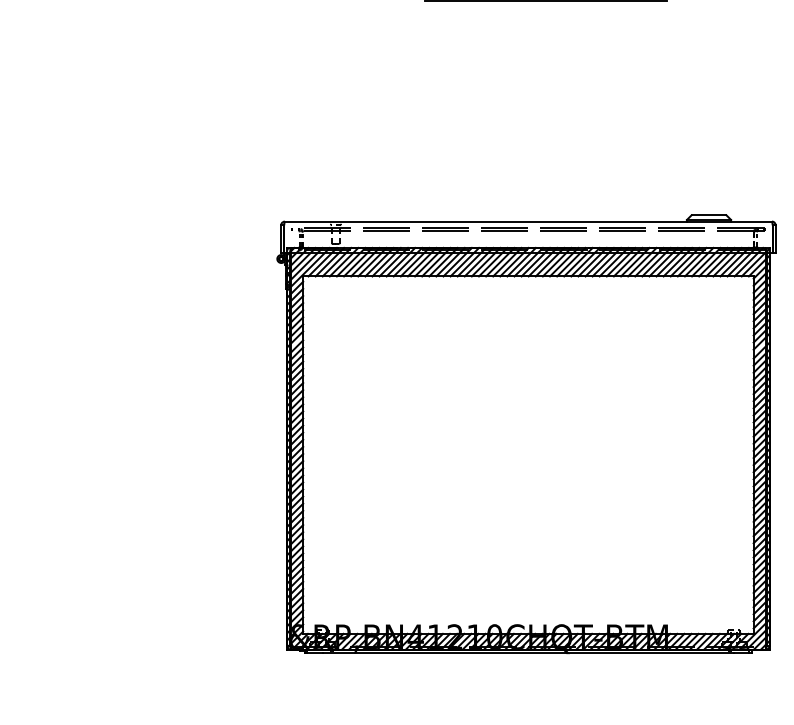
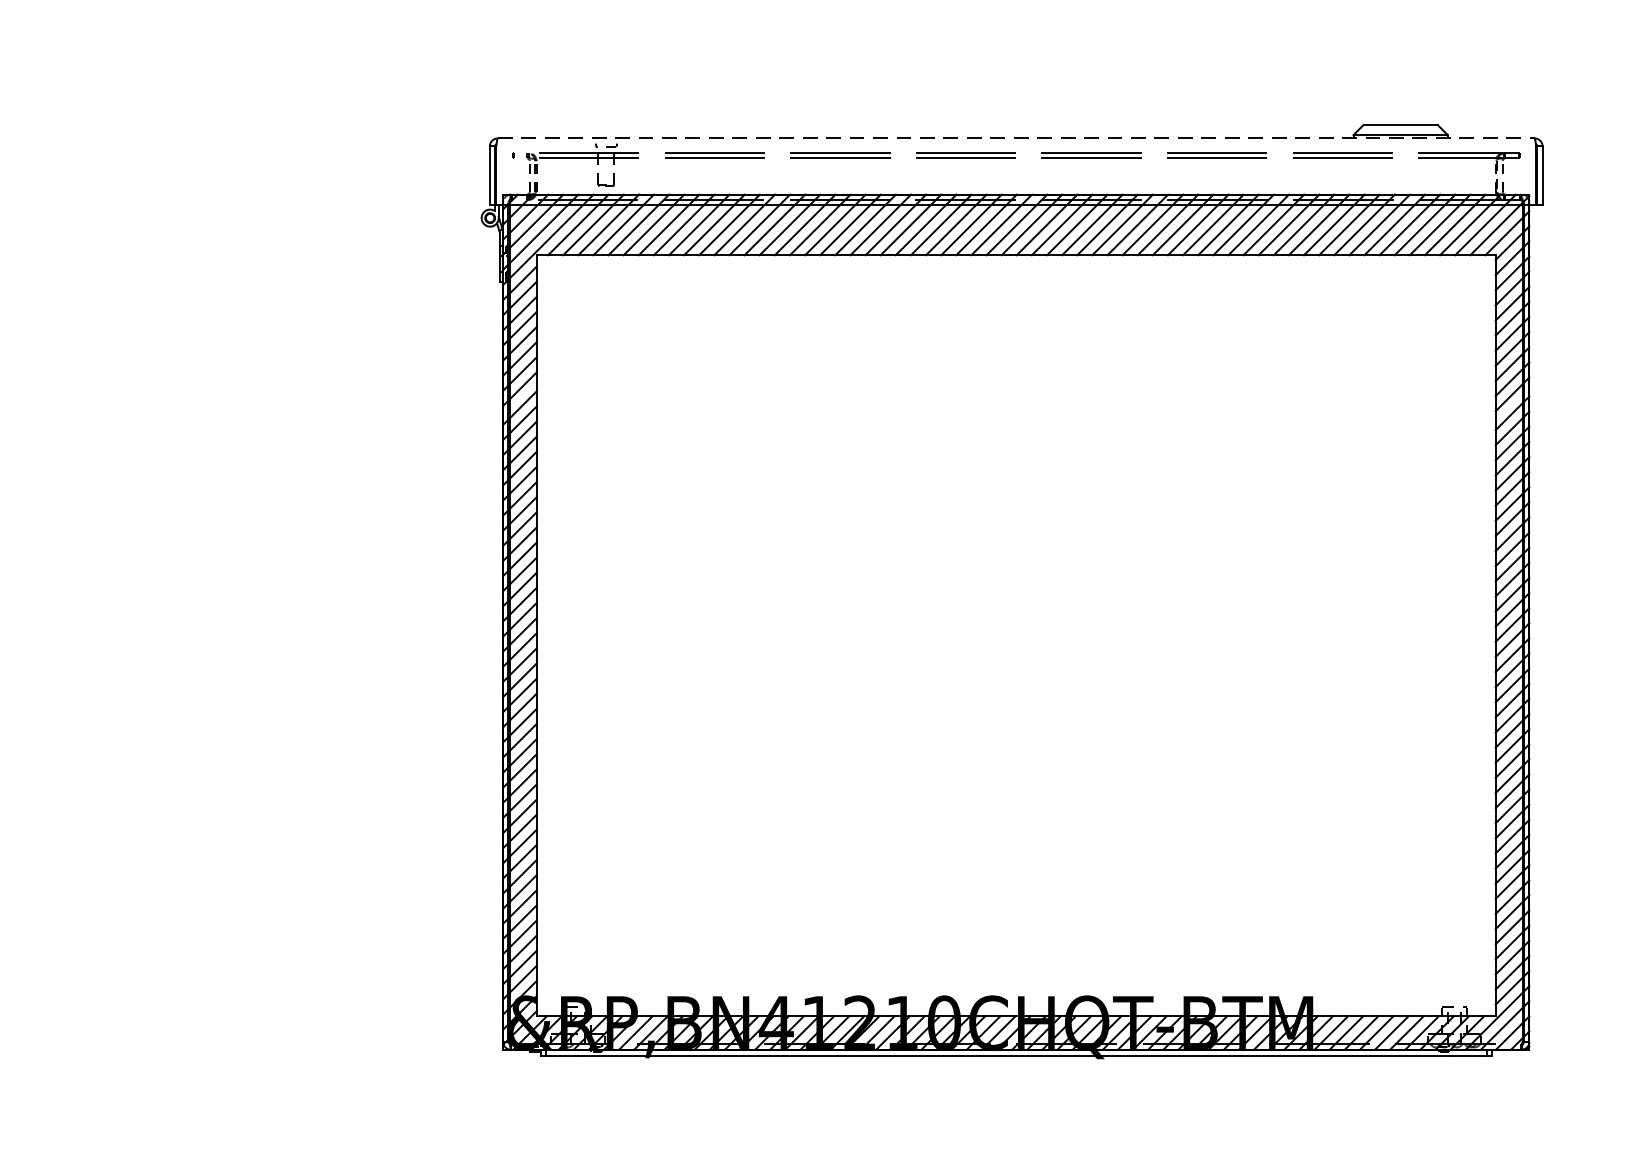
line: (528, 221) -> (1016, 138), solid -> dashed

